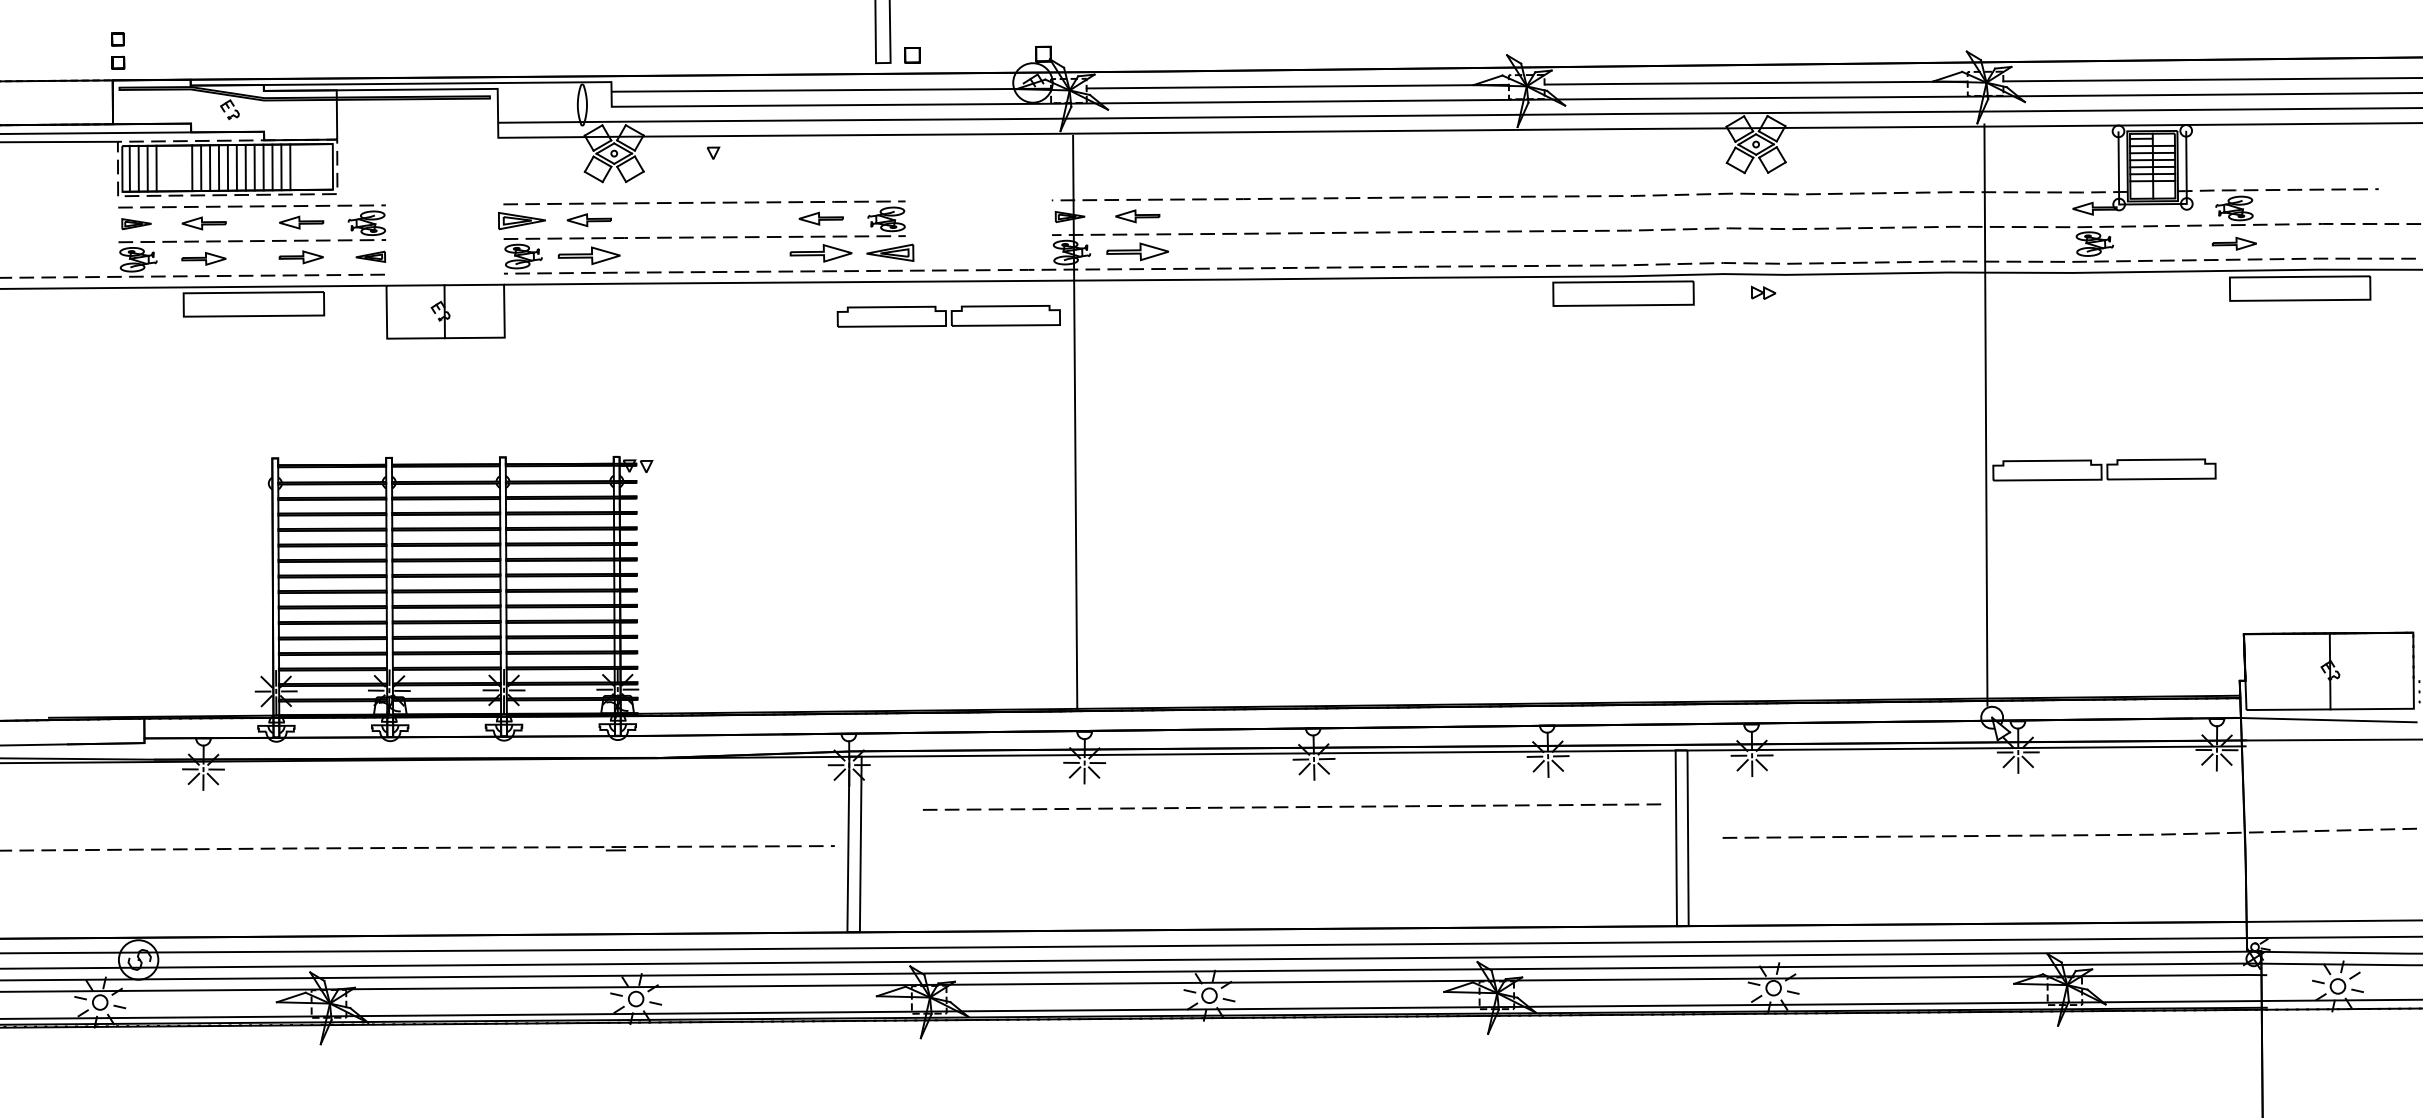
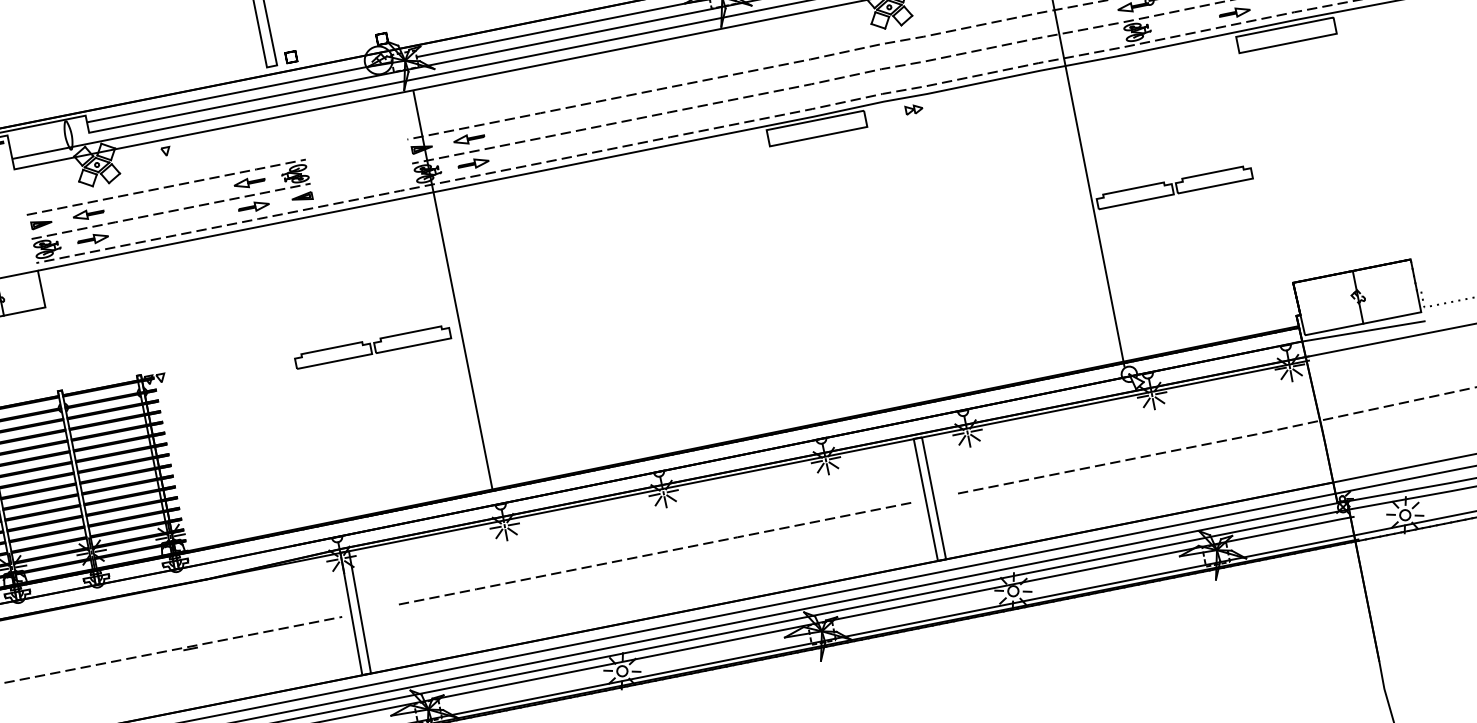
part: (521, 220) -> (41, 223), size x0.62
part: (1136, 251) -> (472, 163), size x0.71
part: (890, 252) -> (302, 197), size x0.62
part: (820, 253) -> (253, 207), size x0.71
part: (588, 255) -> (92, 239), size x0.71
part: (948, 316) -> (372, 347), moved
line: (1295, 806) -> (657, 552), moved

